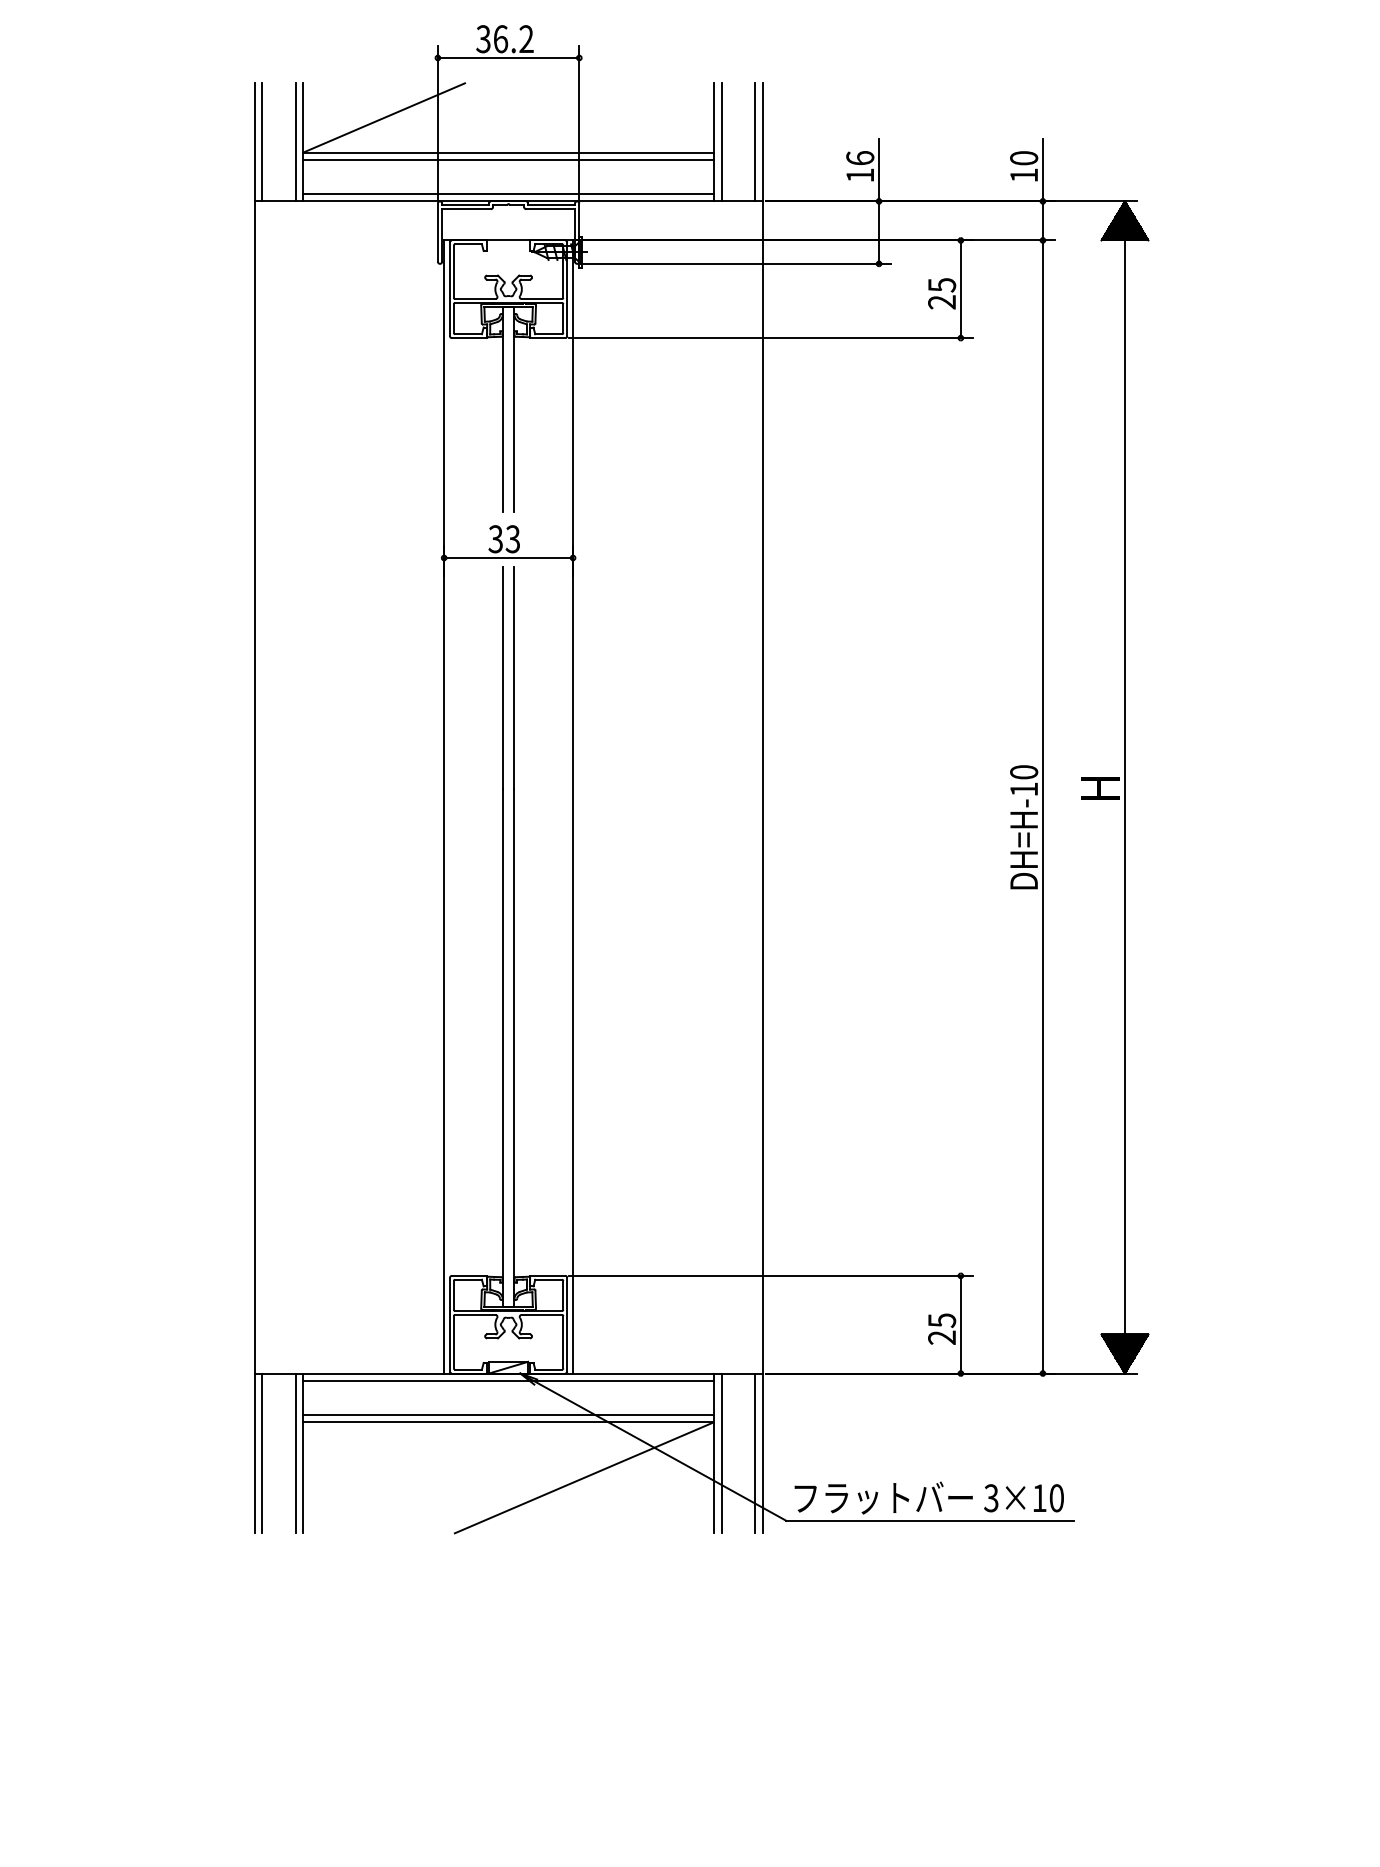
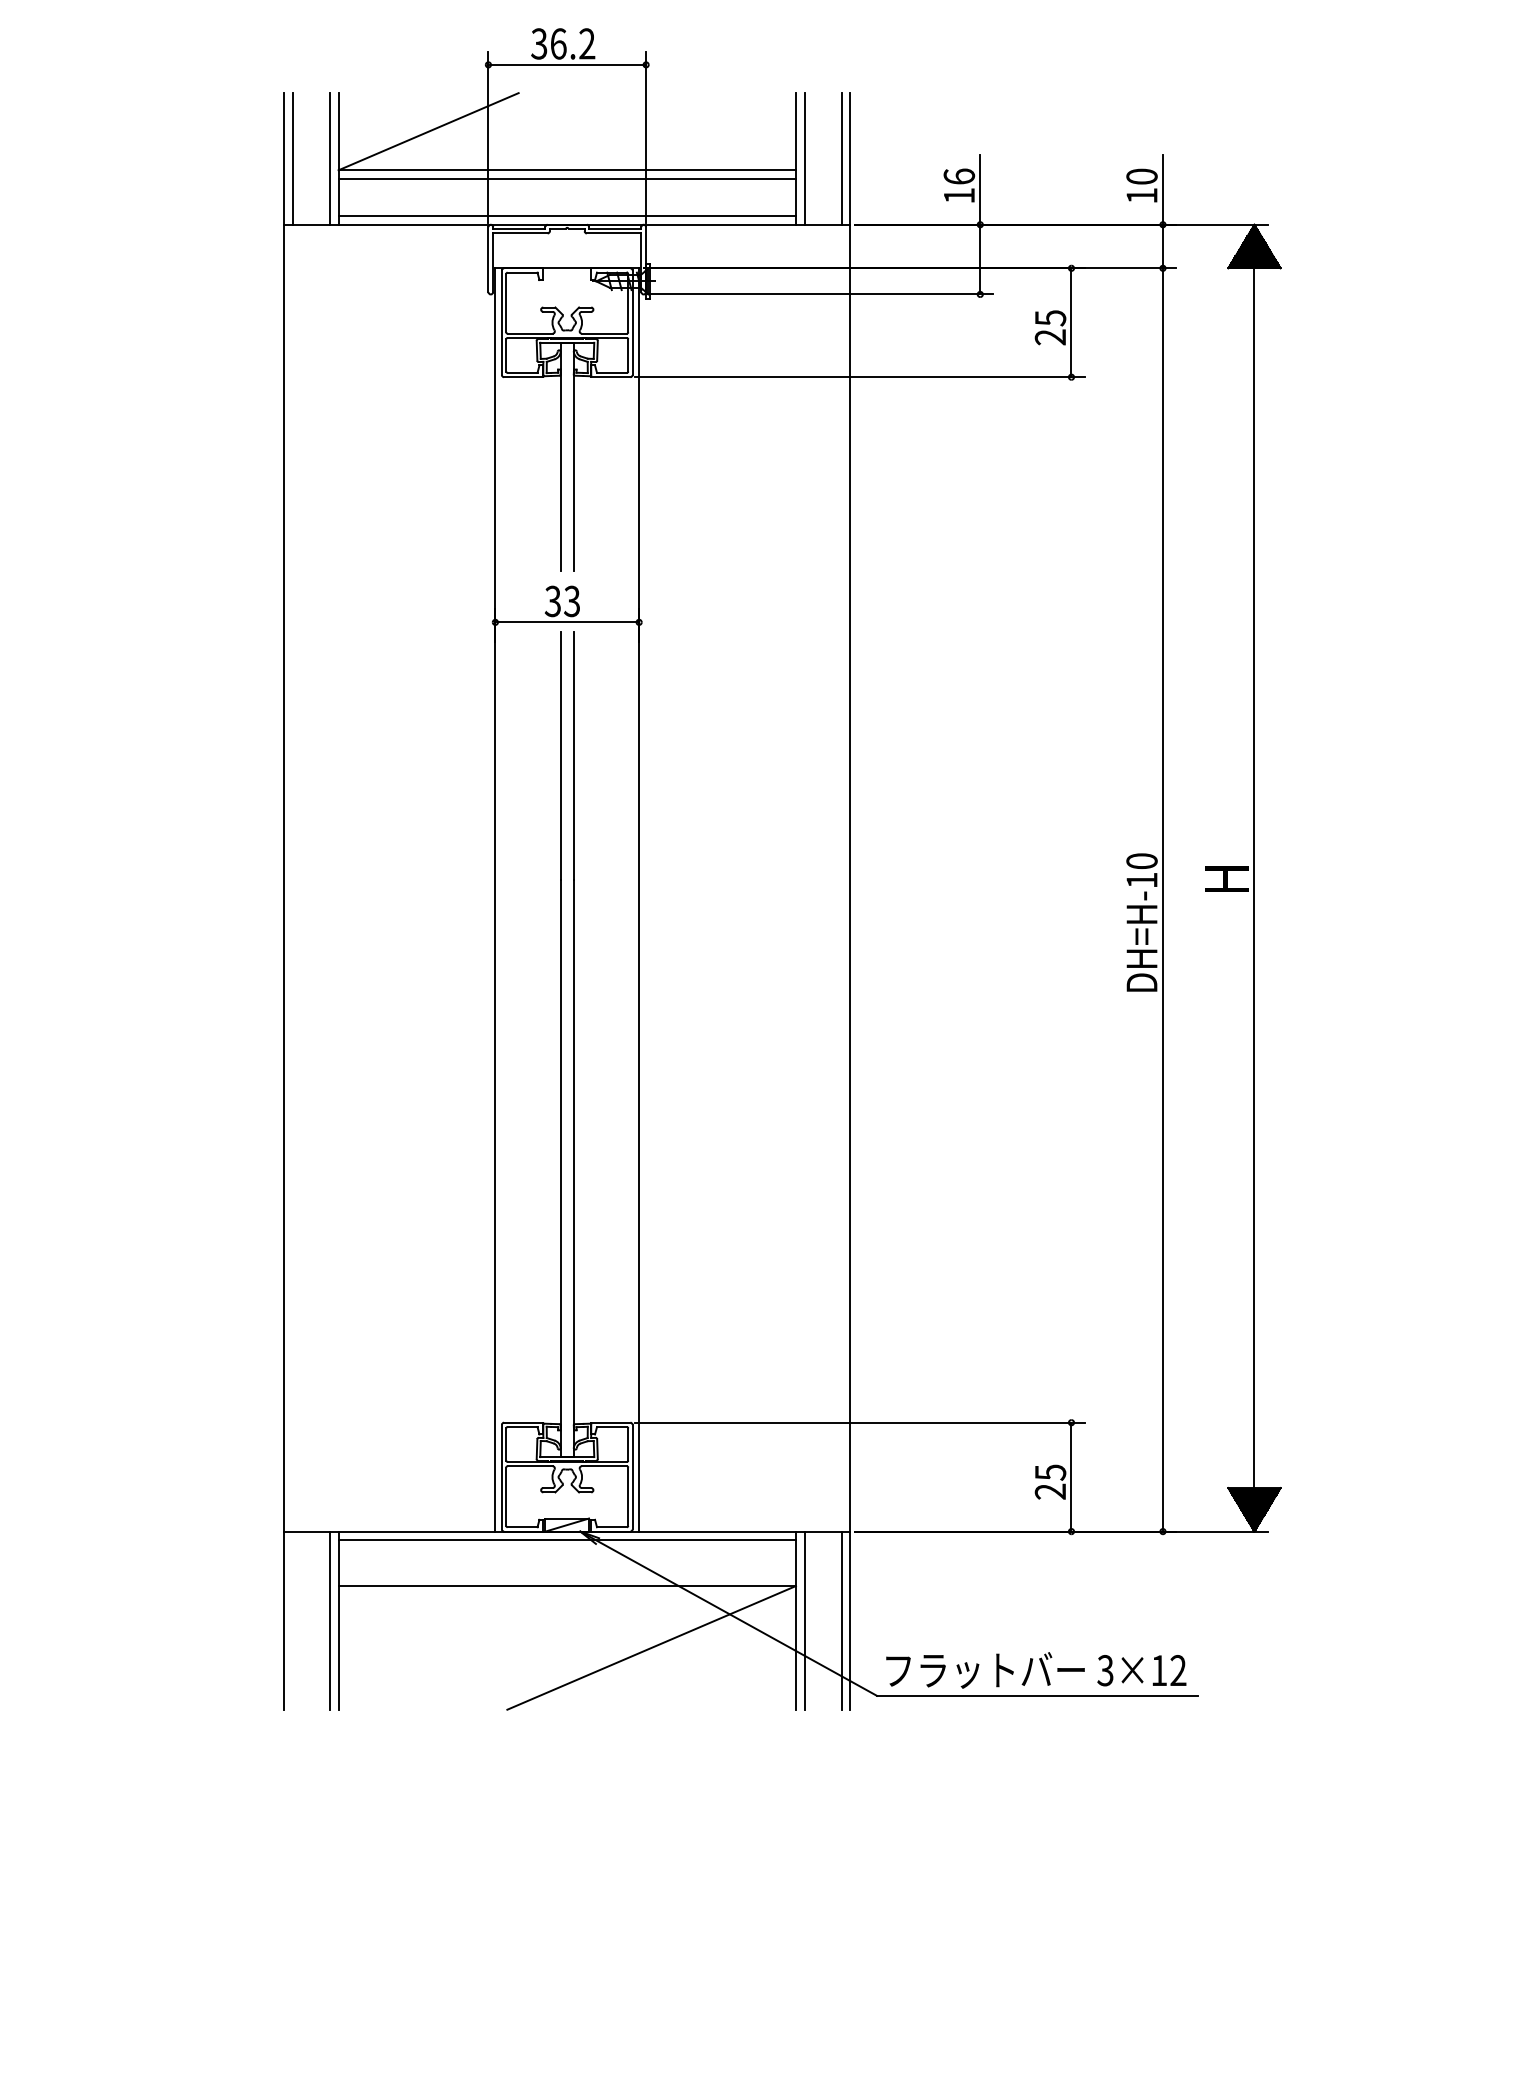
line: (508, 1414) -> (567, 1577), removed
line: (262, 1453) -> (292, 1620), removed
text: (1056, 1498) -> (1178, 1670), 3×10 -> 3×12

